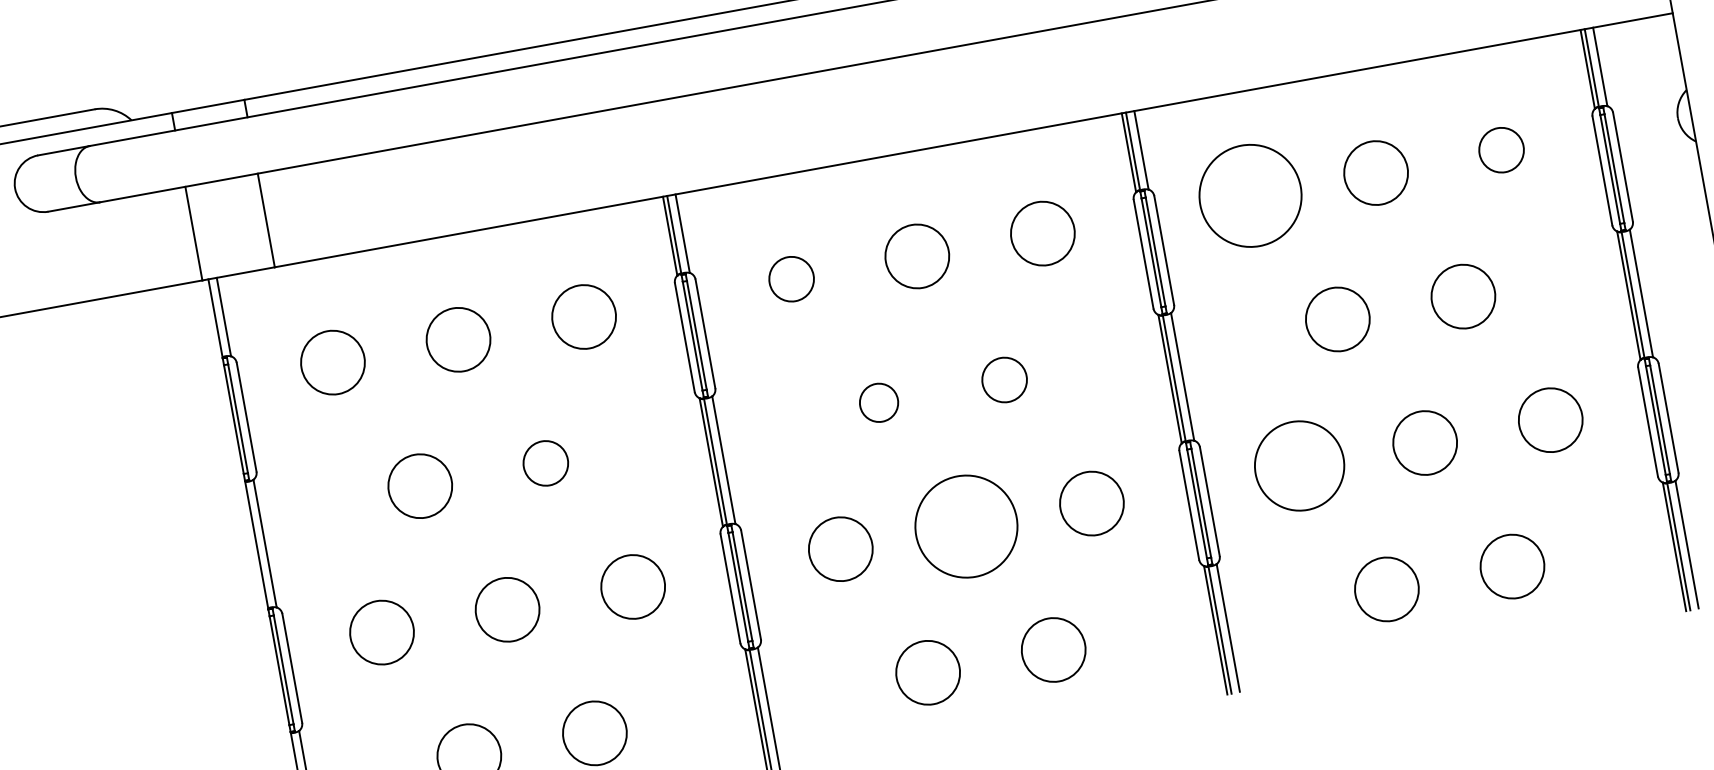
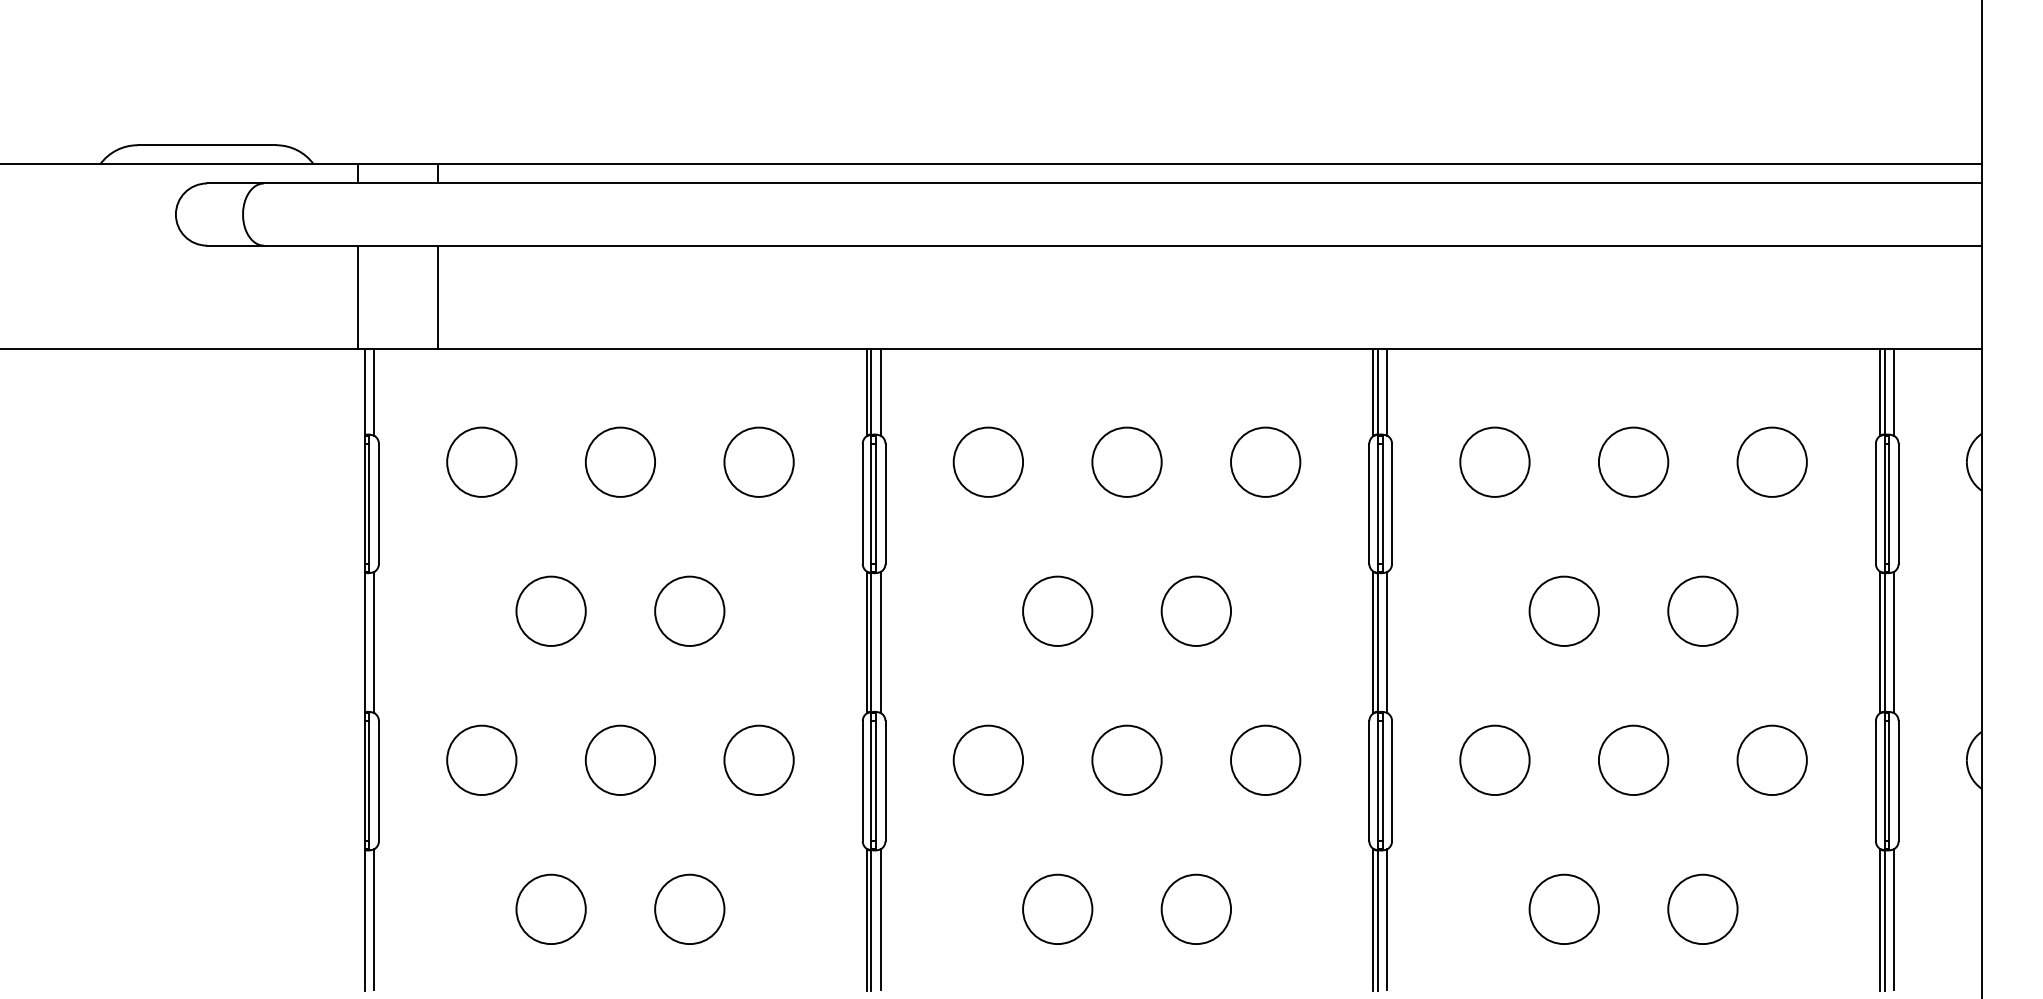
circle: (1500, 149) -> (1771, 461), size x1.43
circle: (1250, 195) -> (1494, 461), size x0.62
circle: (790, 278) -> (987, 461), size x1.43
circle: (1004, 379) -> (1196, 610), size x1.43
circle: (878, 402) -> (1057, 610), size x1.67
circle: (545, 462) -> (689, 610), size x1.43
circle: (1299, 465) -> (1494, 759), size x0.71
circle: (965, 525) -> (1126, 759), size x0.62

